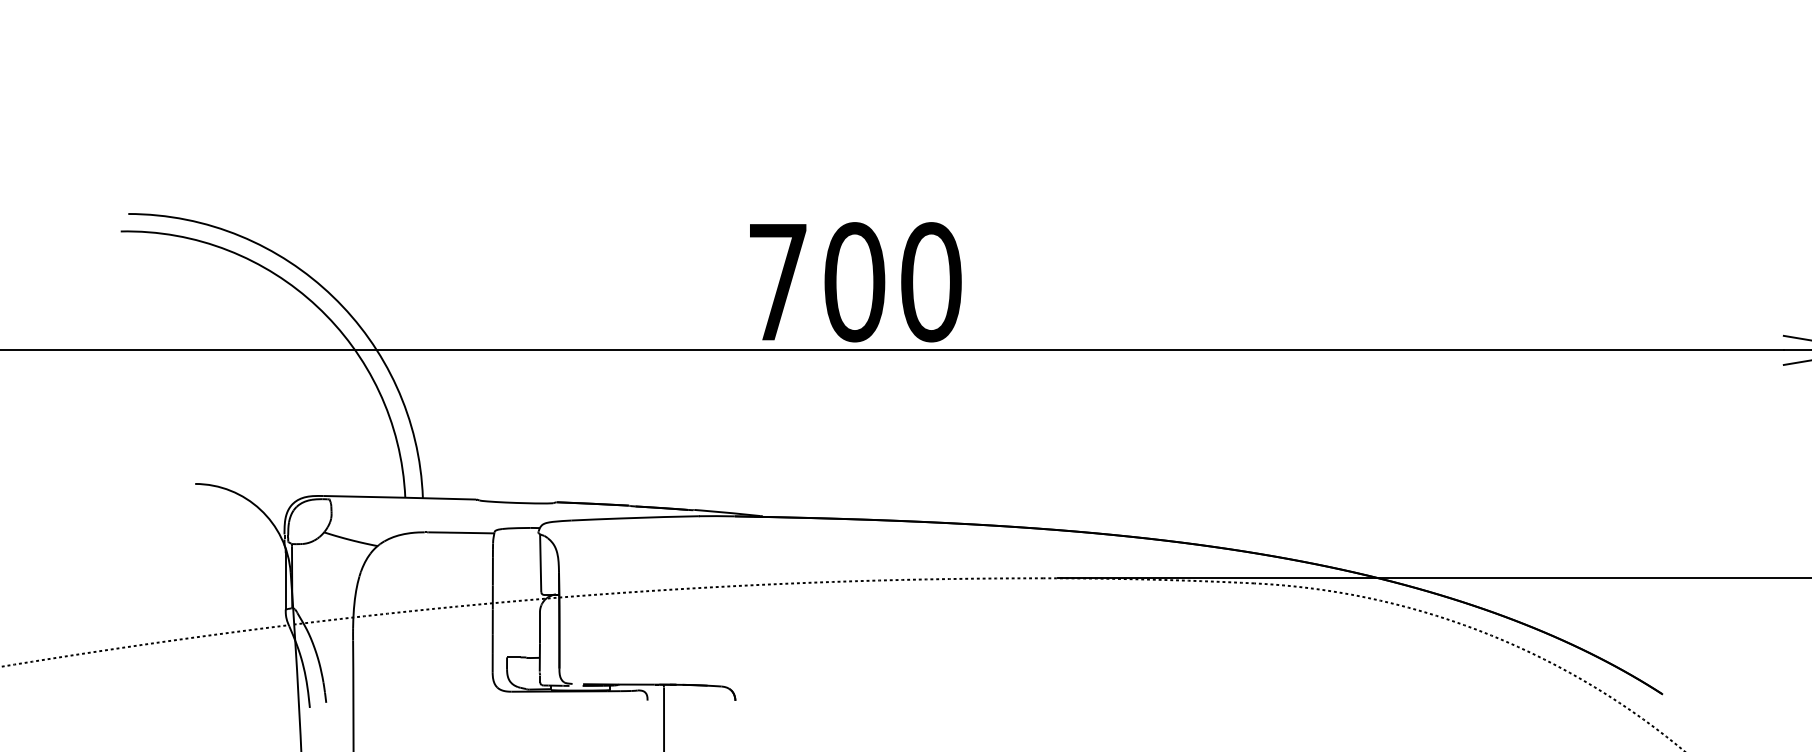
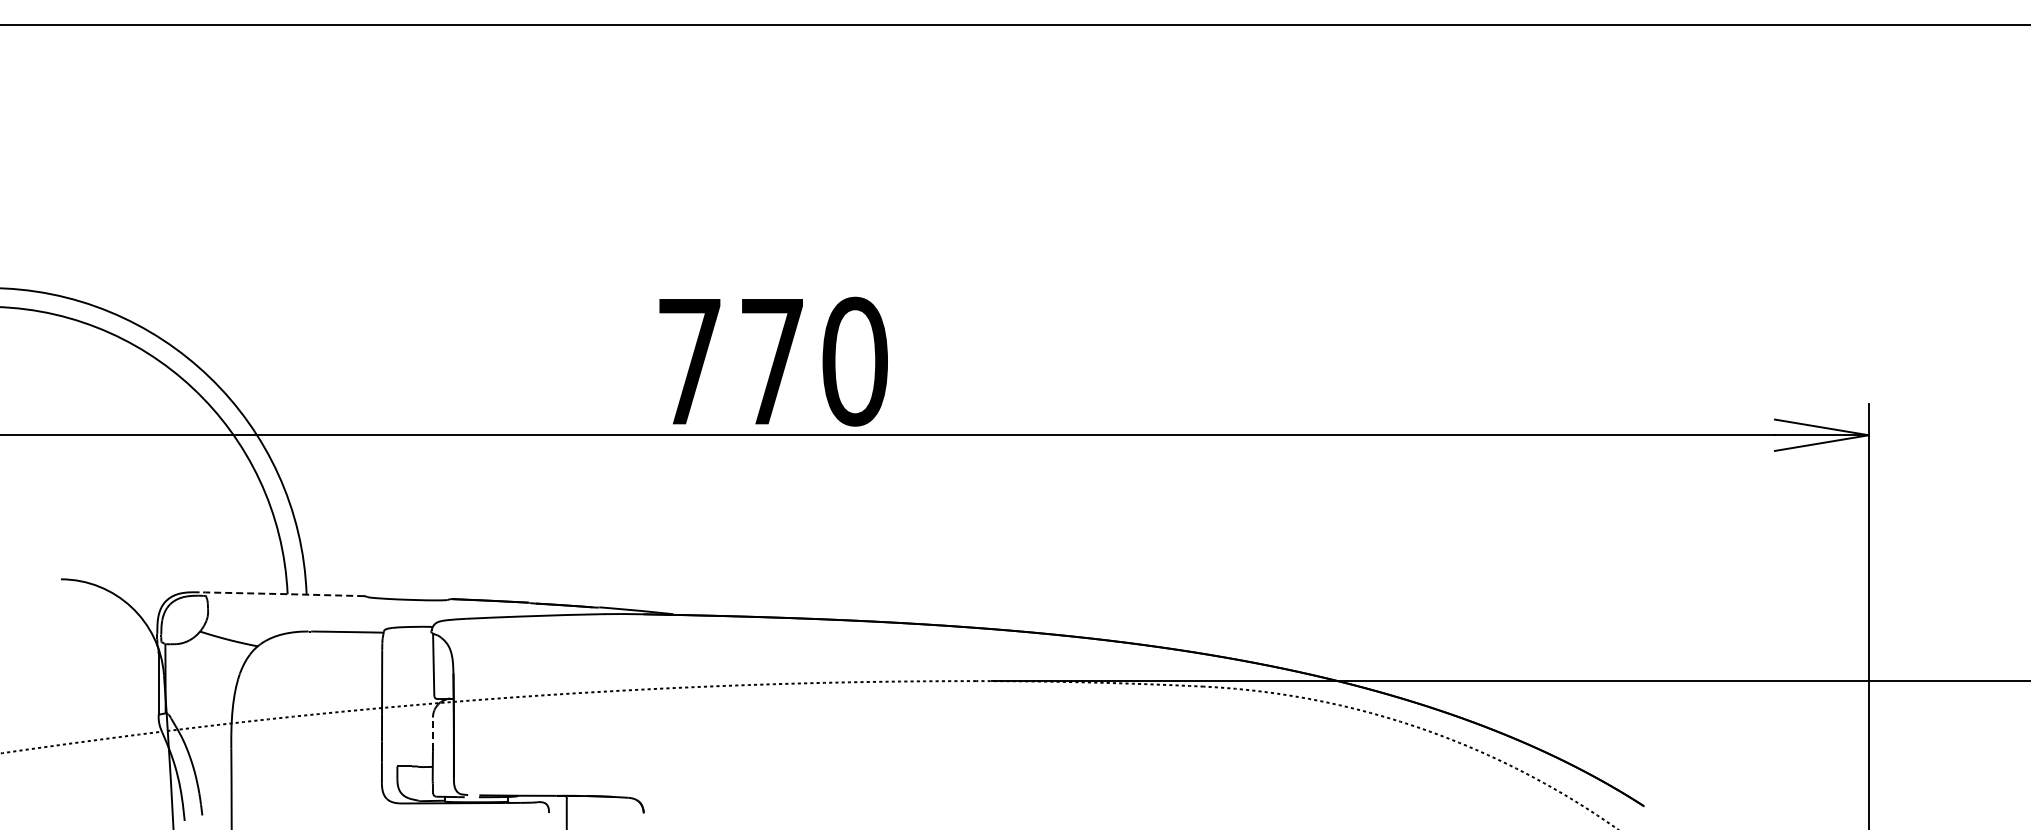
text: (854, 282) -> (772, 361), 700 -> 770
line: (399, 498) -> (281, 594), solid -> dashed
line: (539, 626) -> (432, 733), solid -> dashed

